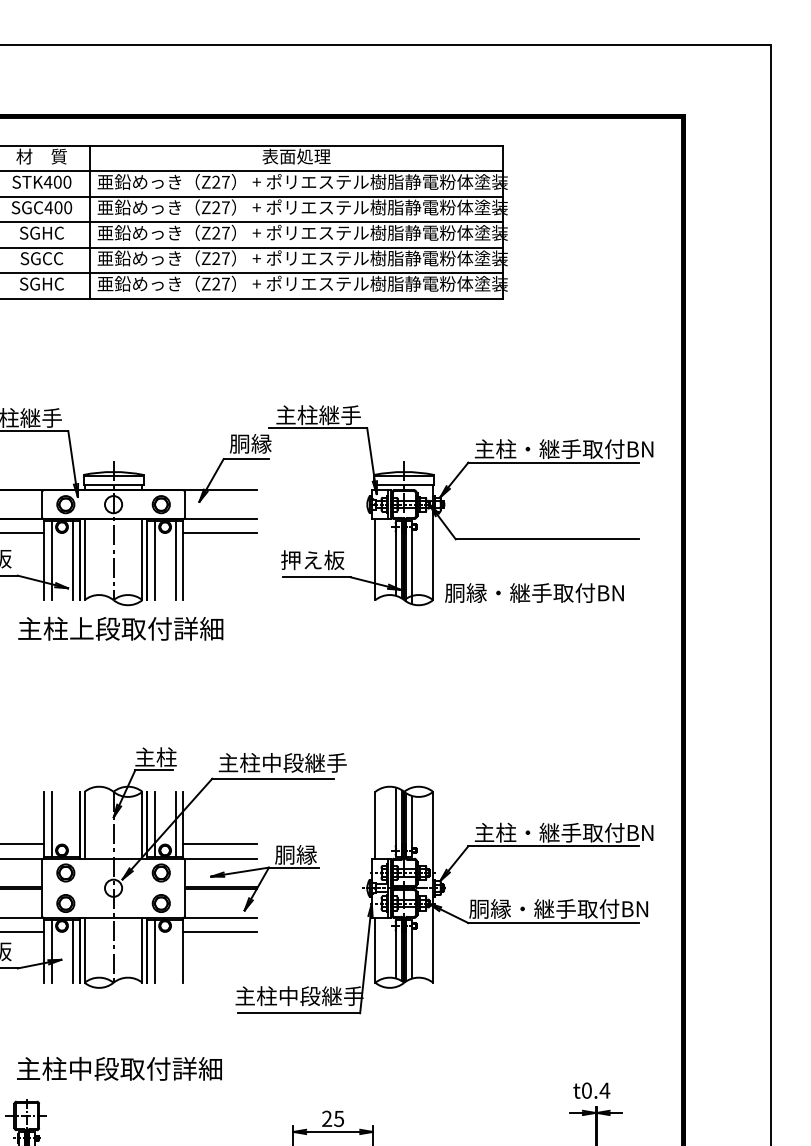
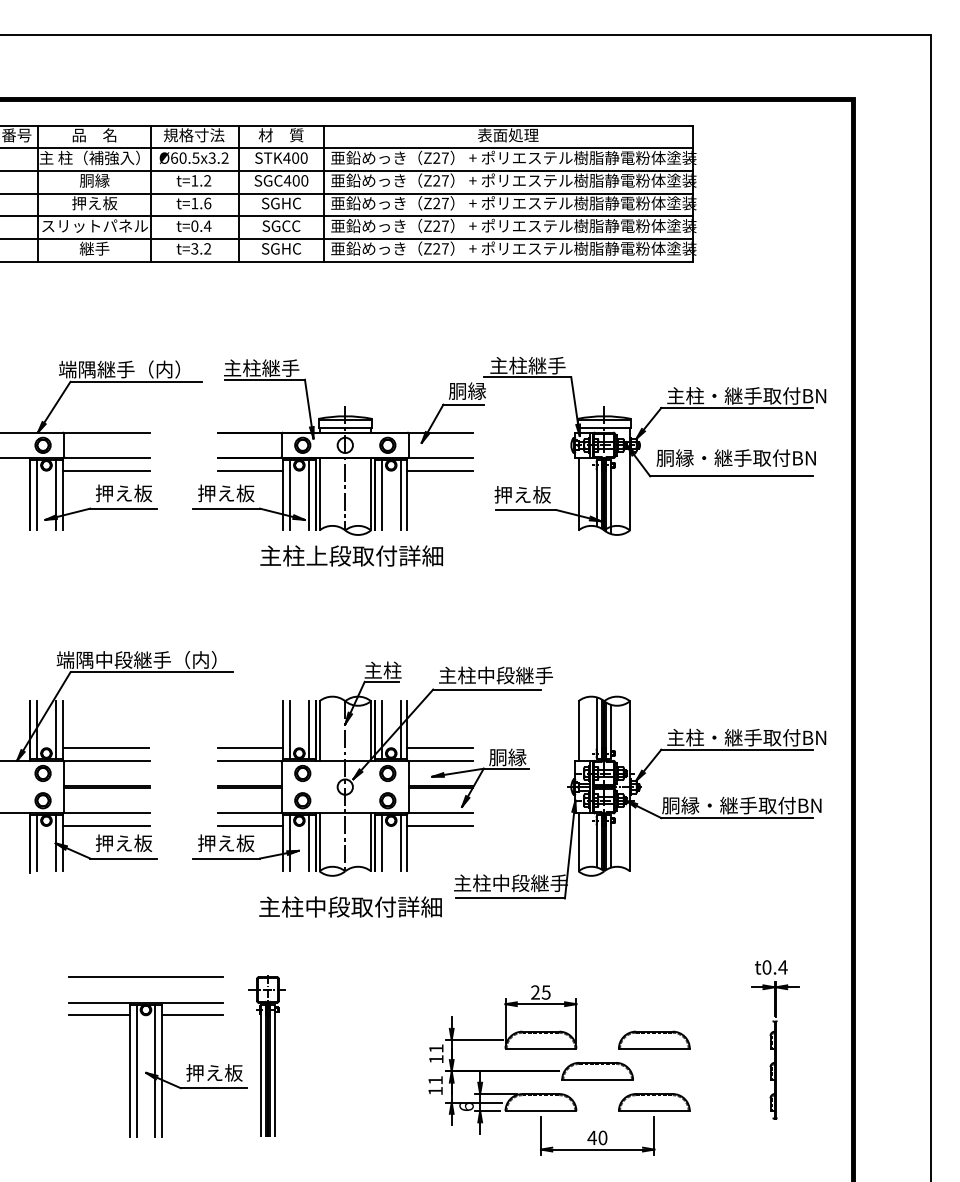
text: (533, 592) -> (735, 457), moved
line: (72, 823) -> (308, 729), added
line: (175, 951) -> (400, 843), added
text: (119, 1068) -> (350, 906), moved

